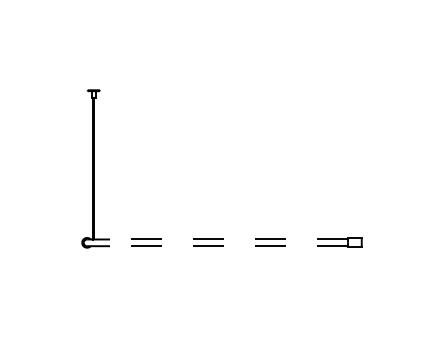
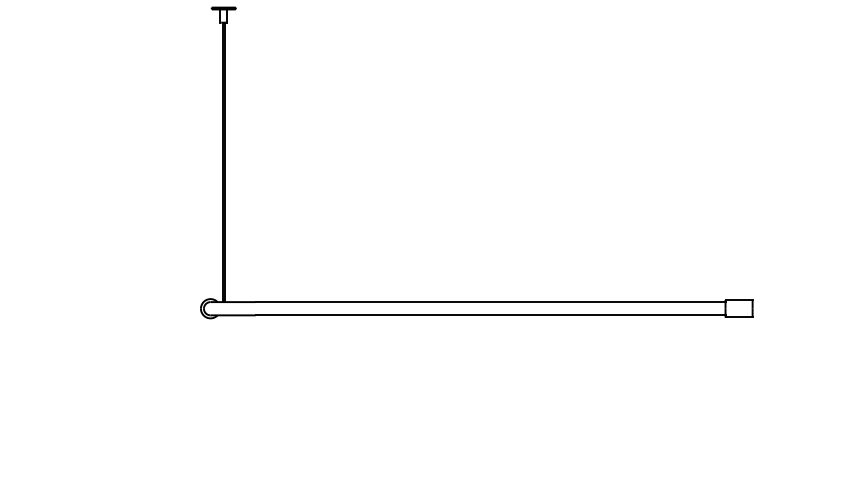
line: (229, 239) -> (491, 302), dashed -> solid
line: (229, 246) -> (491, 315), dashed -> solid

